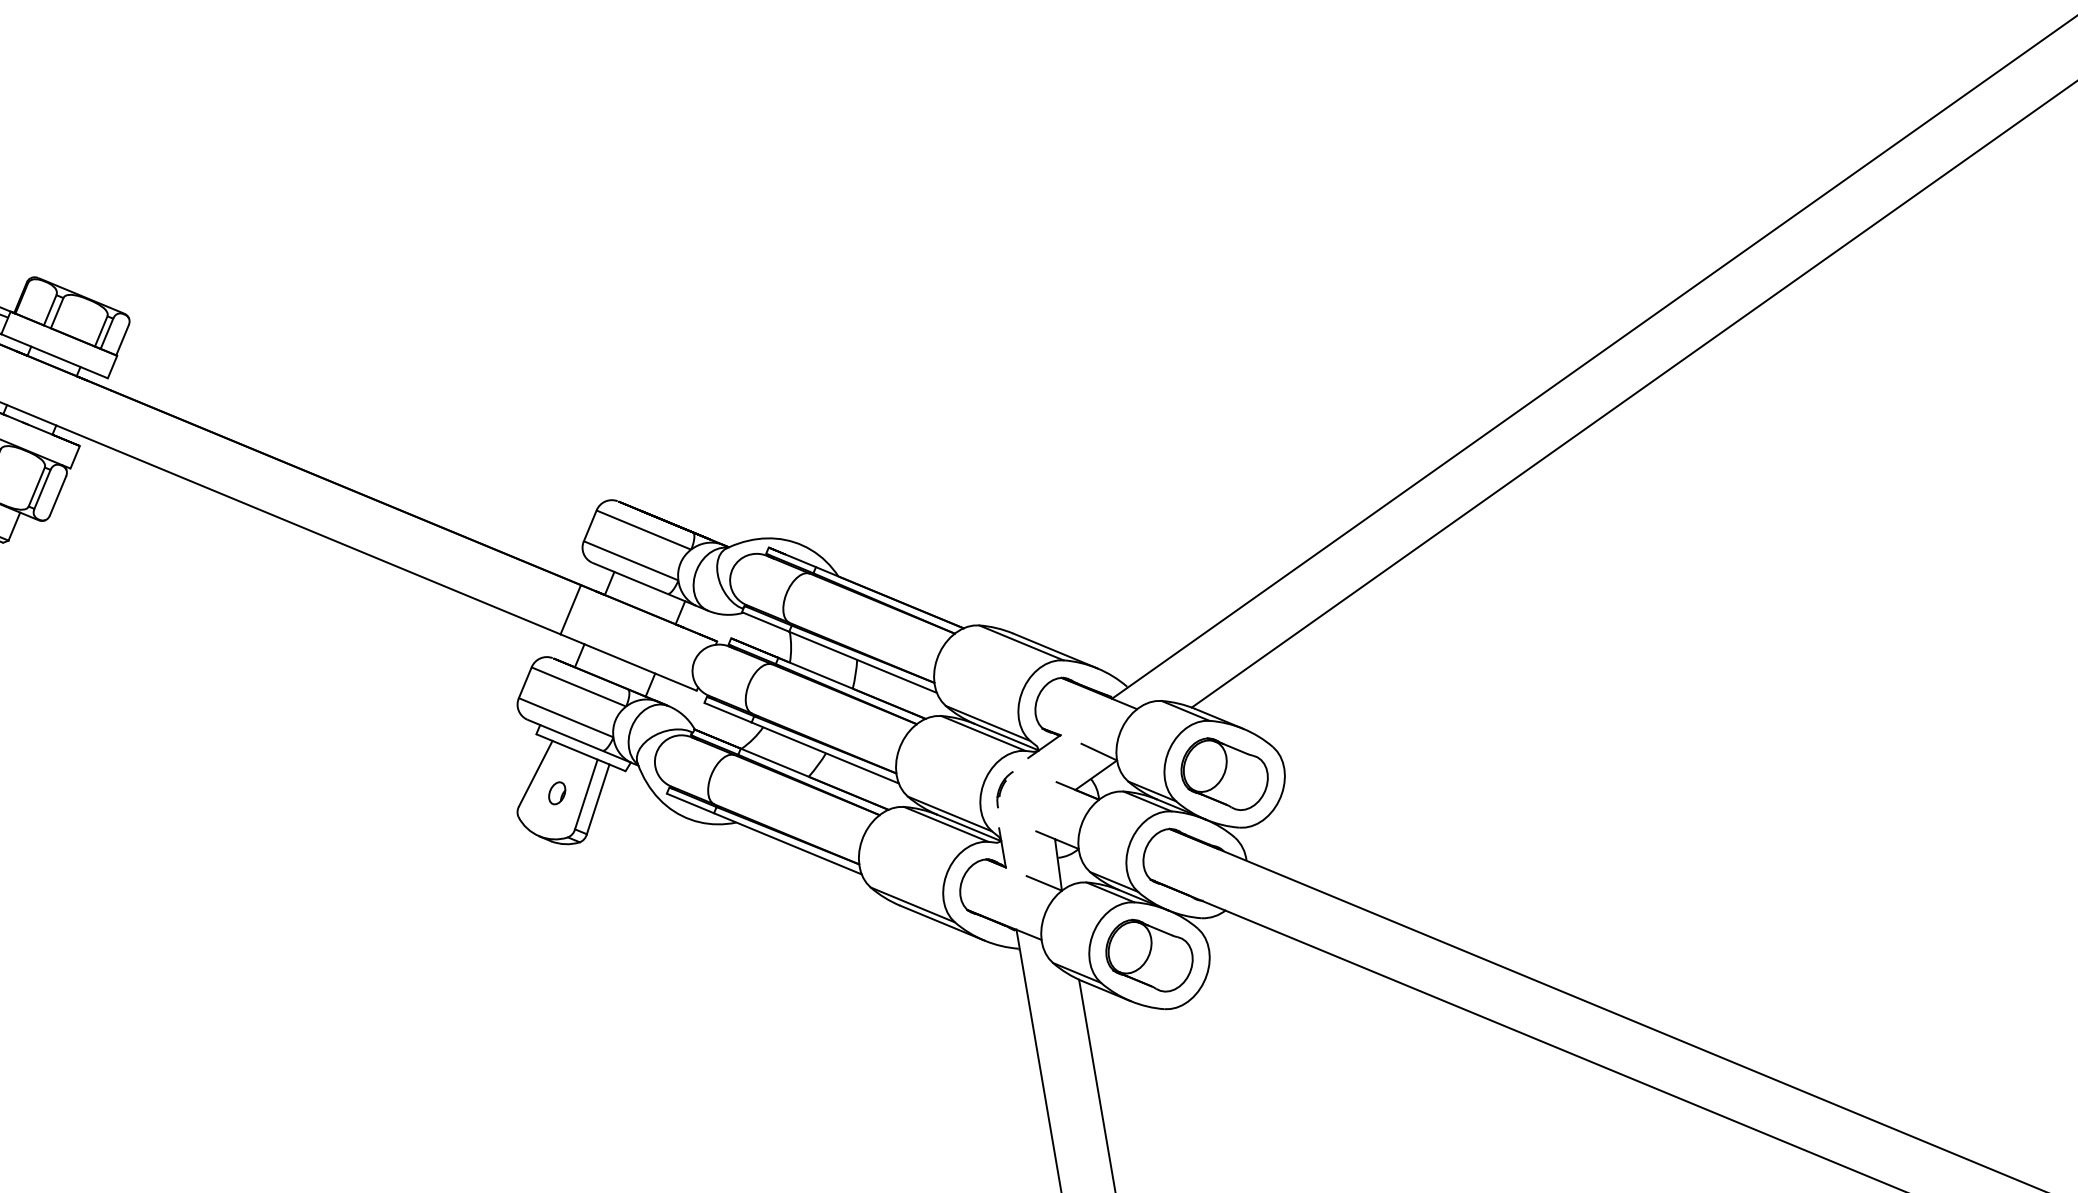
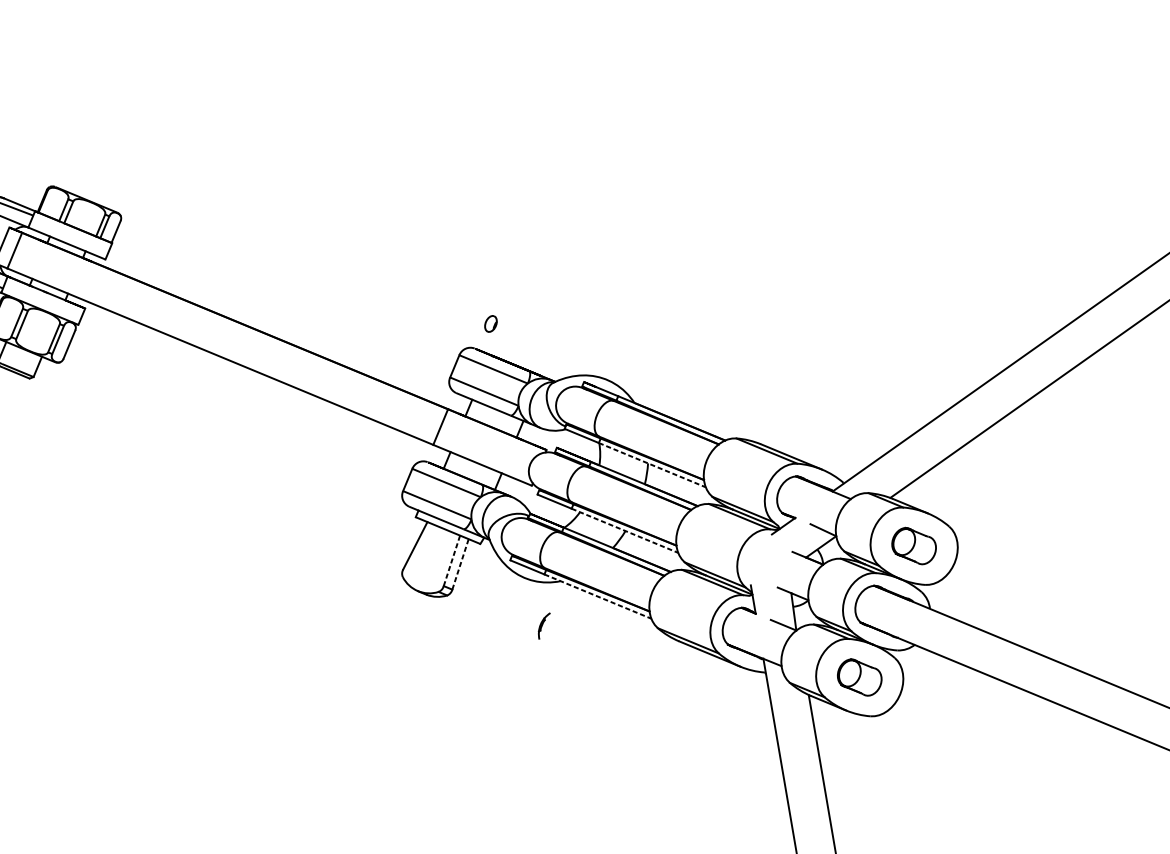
line: (863, 662) -> (652, 465), solid -> dashed
line: (825, 752) -> (625, 530), solid -> dashed
part: (1224, 773) -> (914, 545), size x0.7
part: (1004, 789) -> (544, 626), moved
part: (557, 793) -> (491, 324), moved
line: (586, 794) -> (452, 560), solid -> dashed
line: (598, 799) -> (460, 564), solid -> dashed
line: (787, 843) -> (597, 596), solid -> dashed
part: (1149, 955) -> (859, 677), size x0.7

